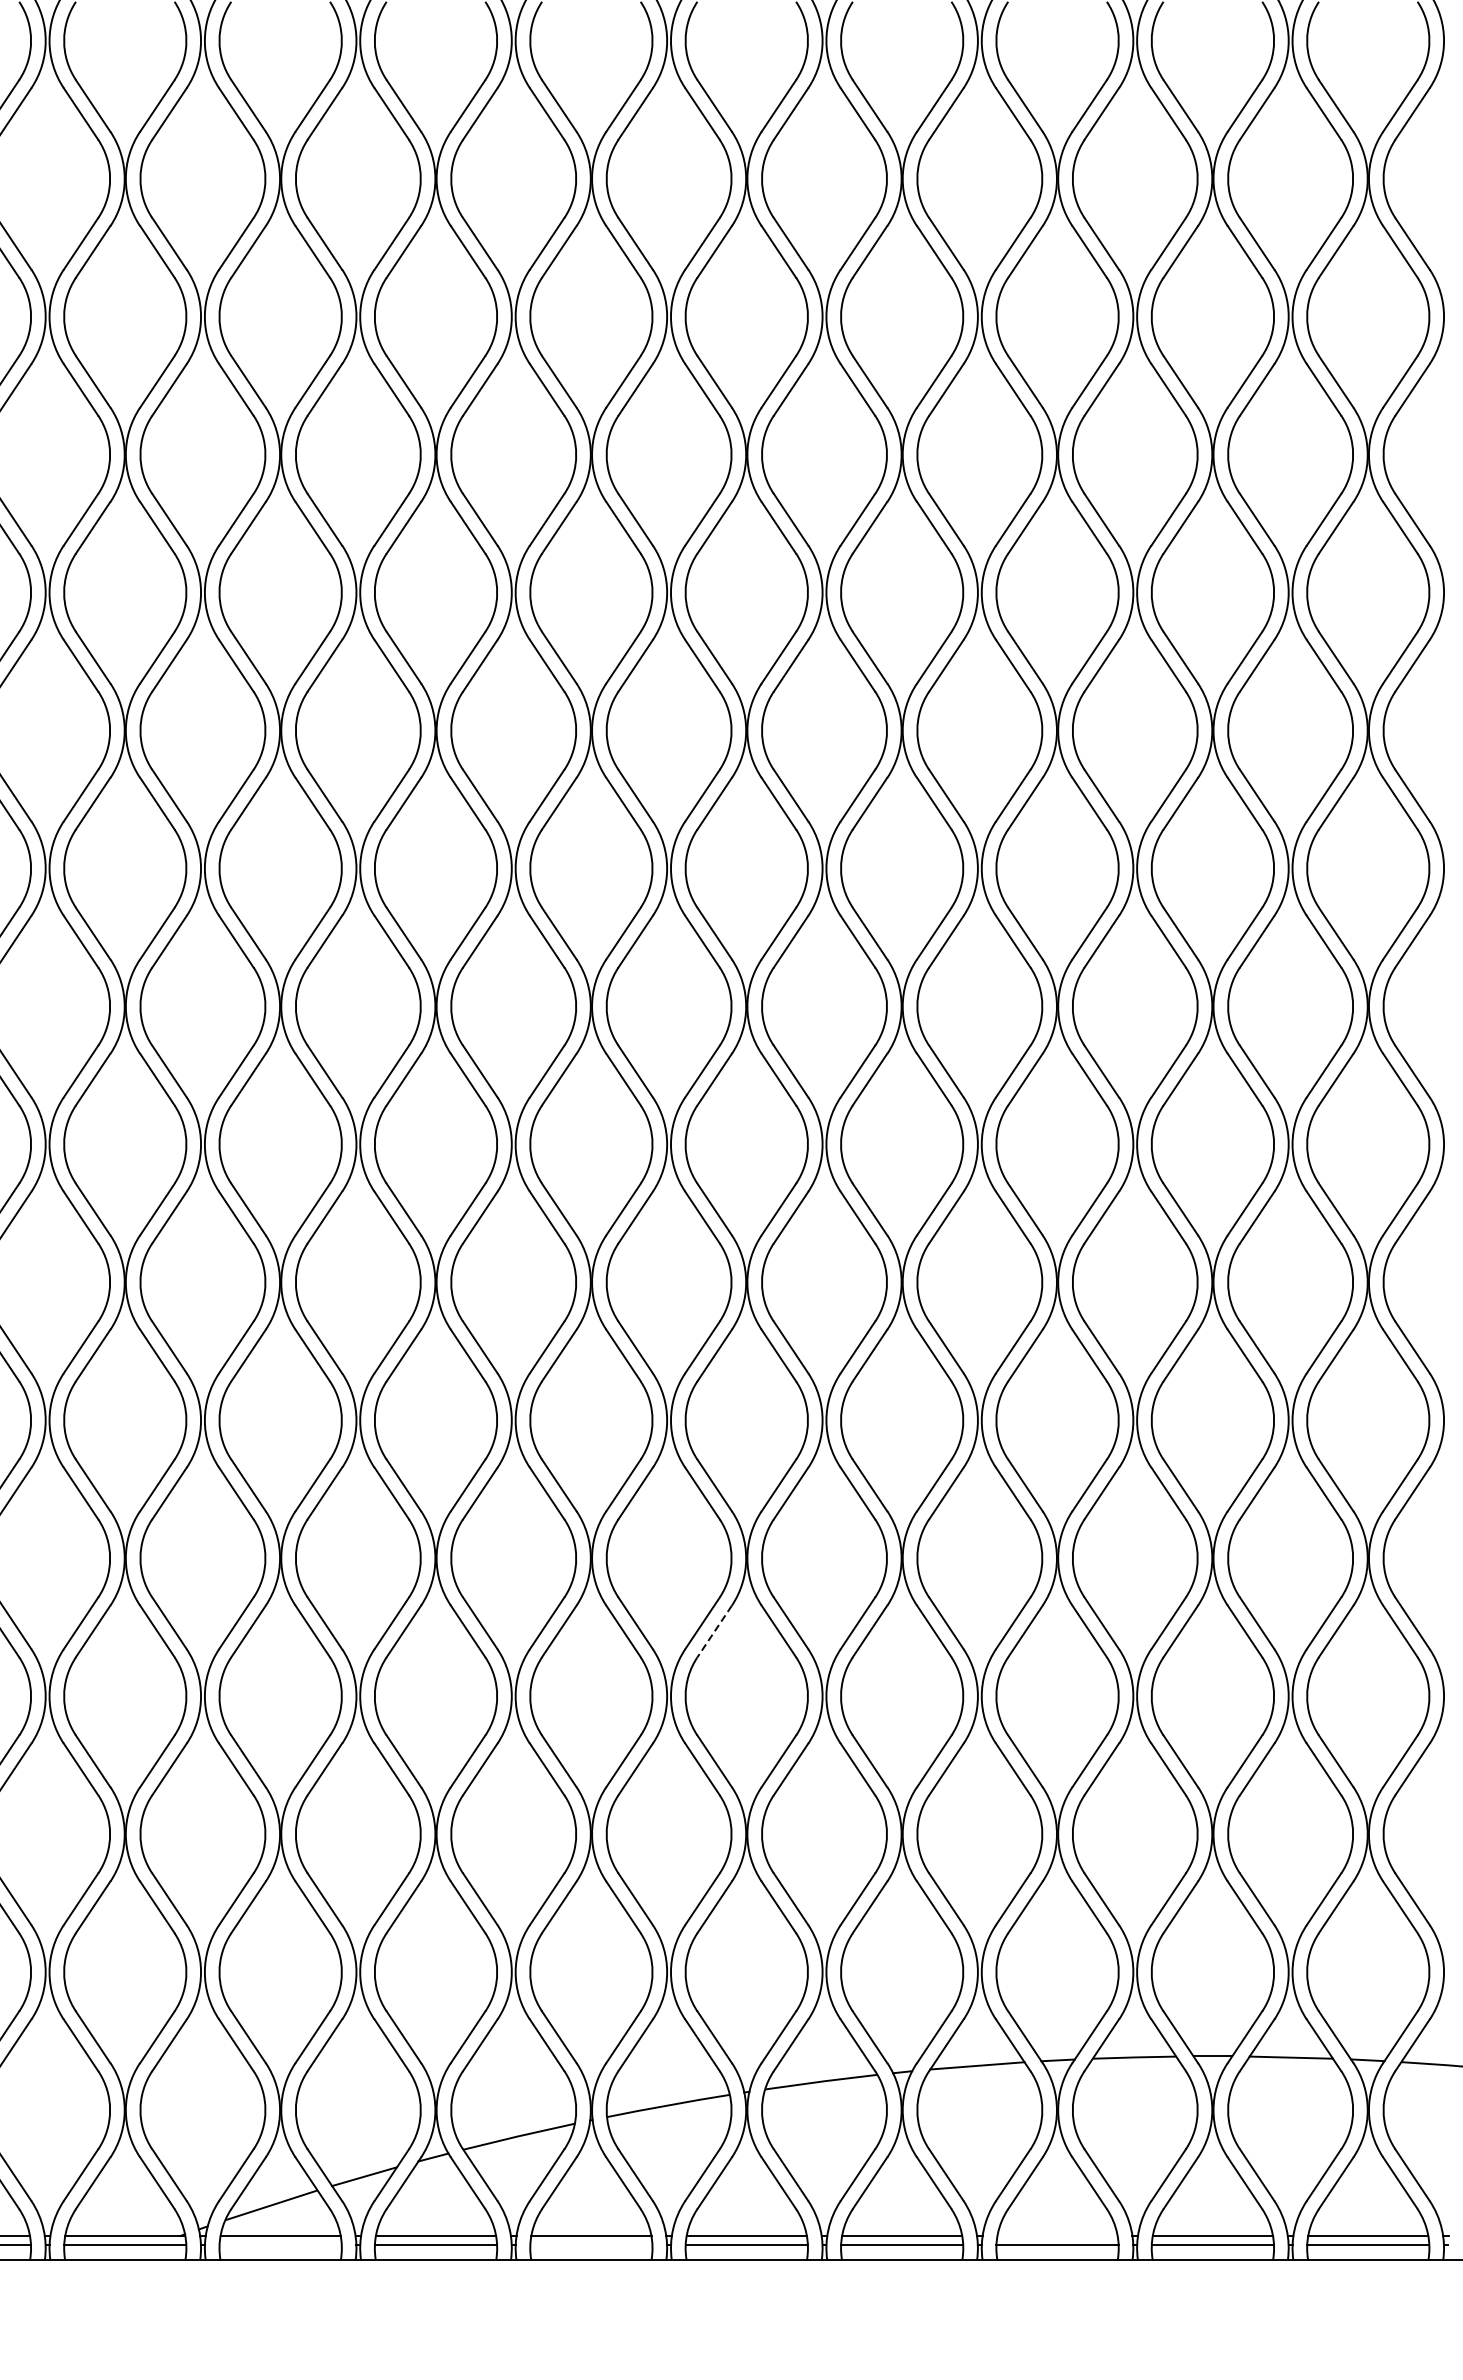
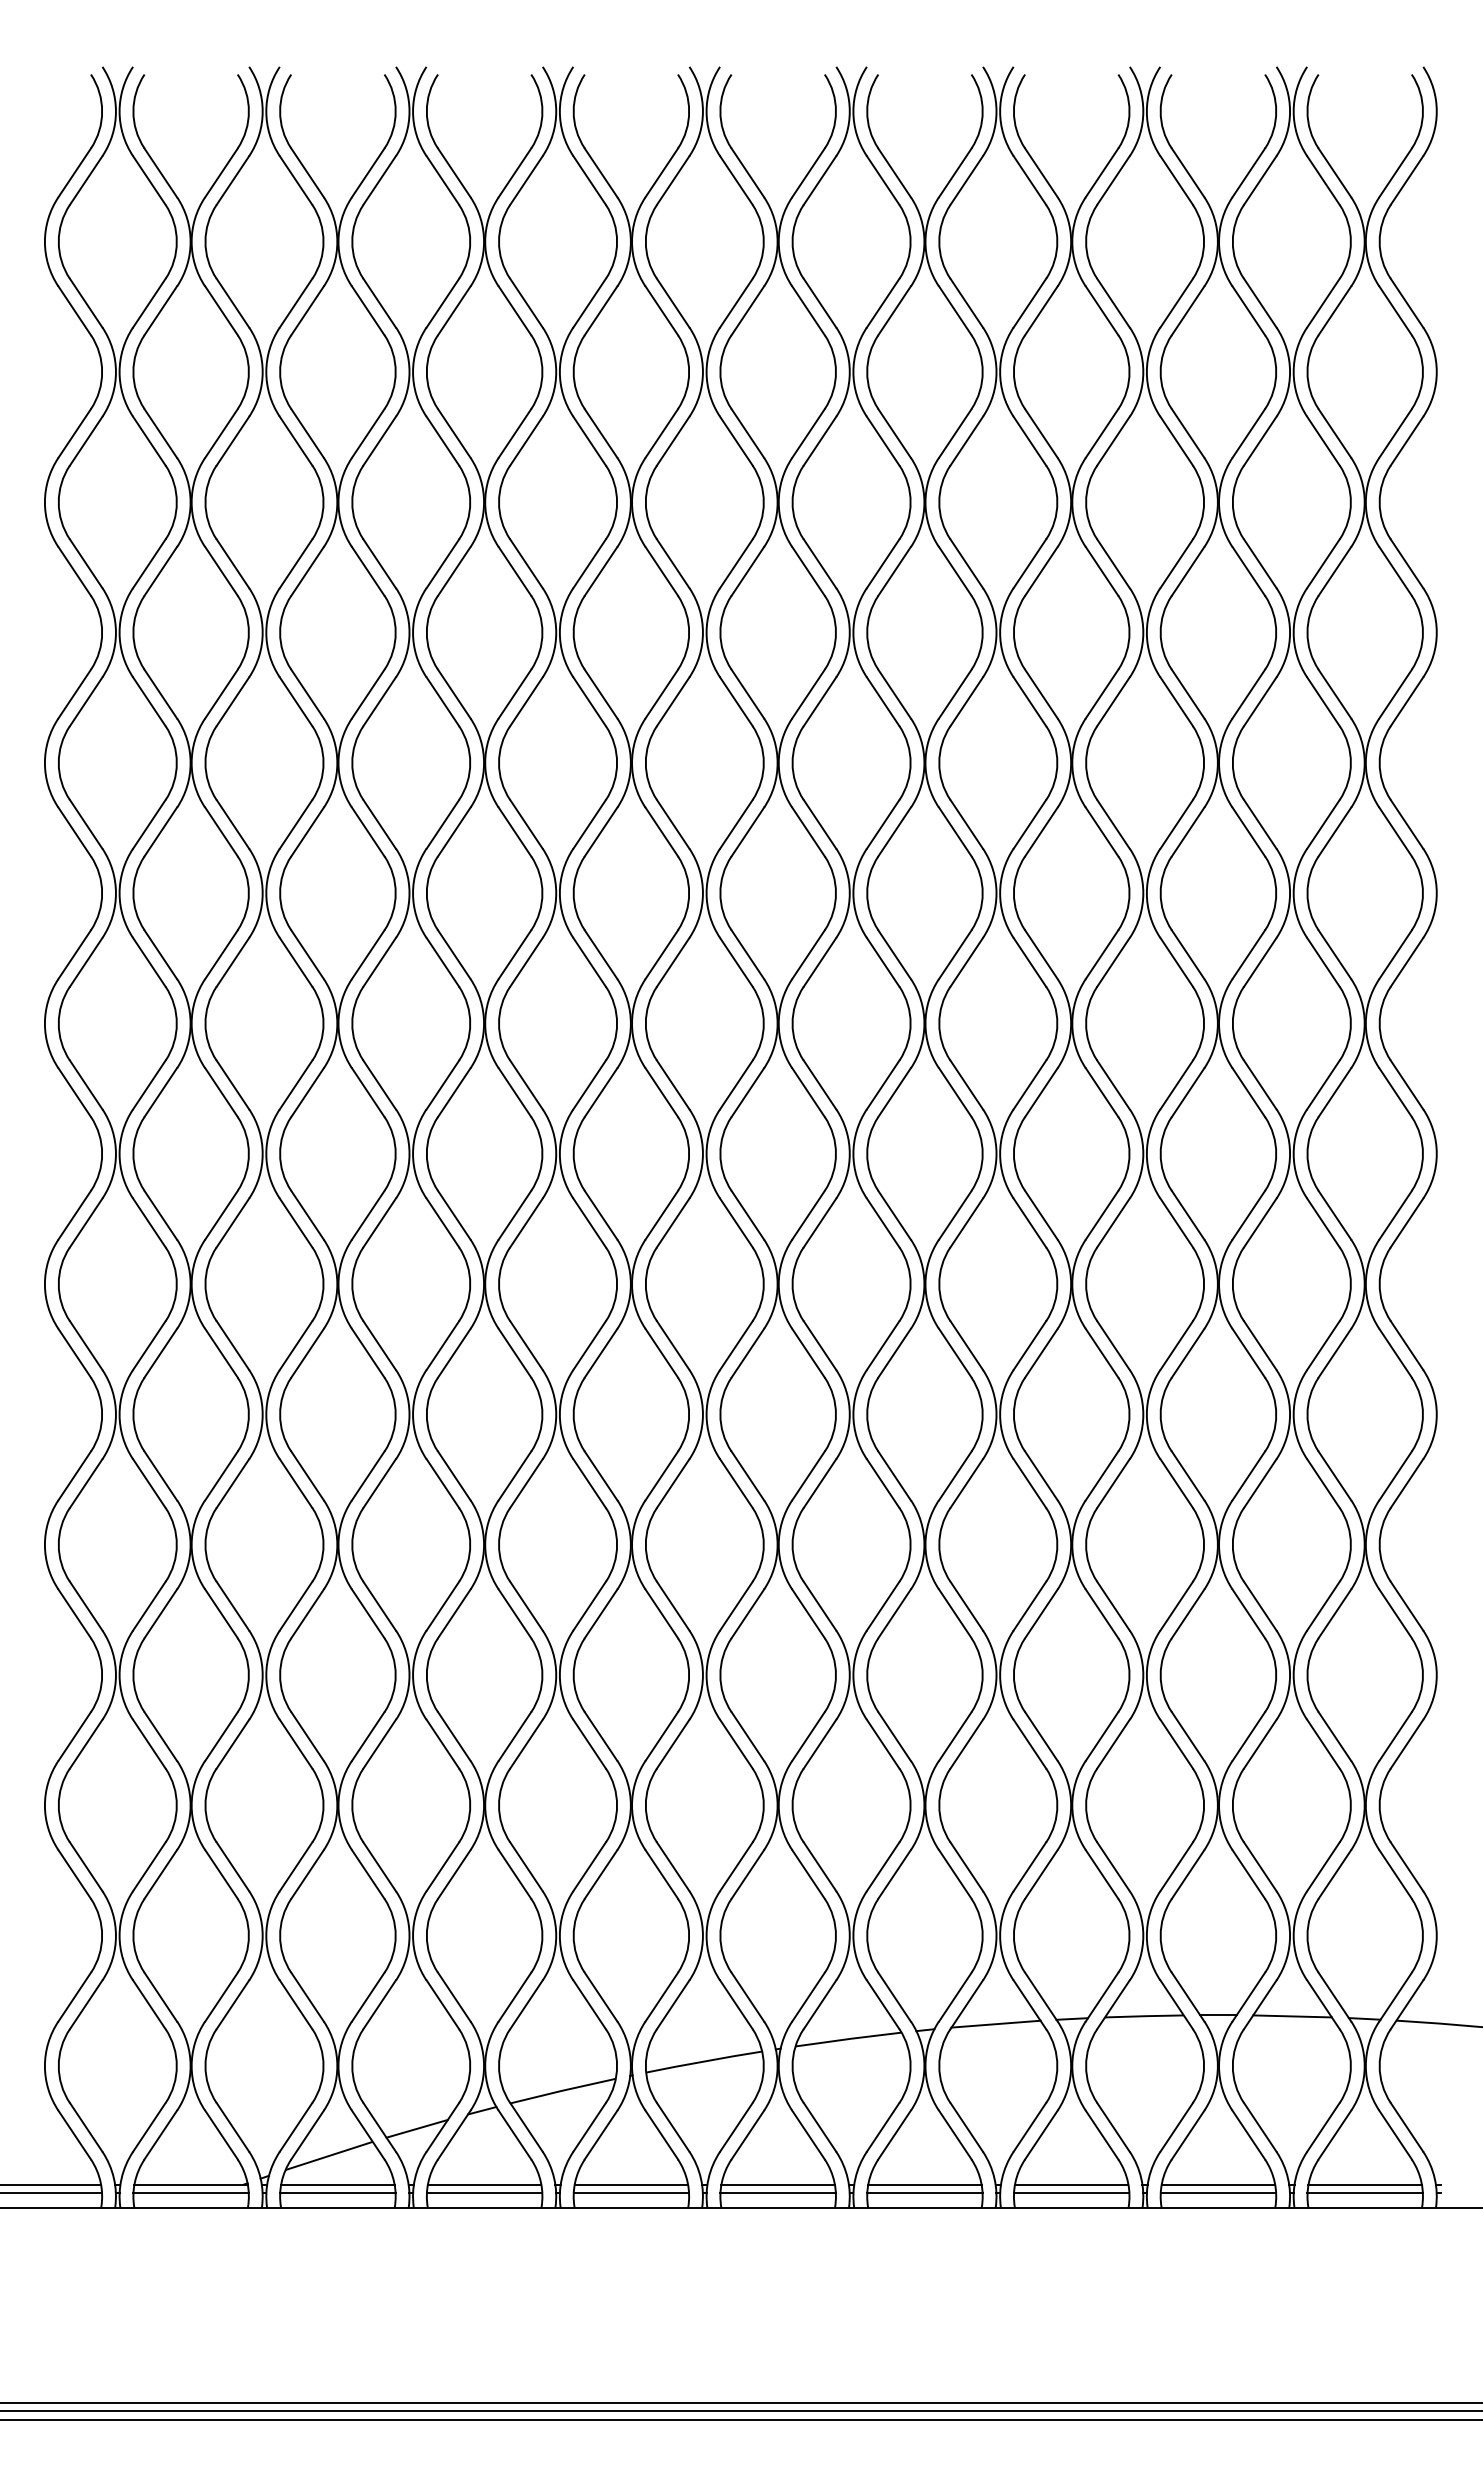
line: (714, 1632) -> (747, 1614), dashed -> solid
line: (1057, 2235) -> (1071, 2184), added
line: (280, 2245) -> (337, 2193), added
line: (591, 2245) -> (631, 2193), added

